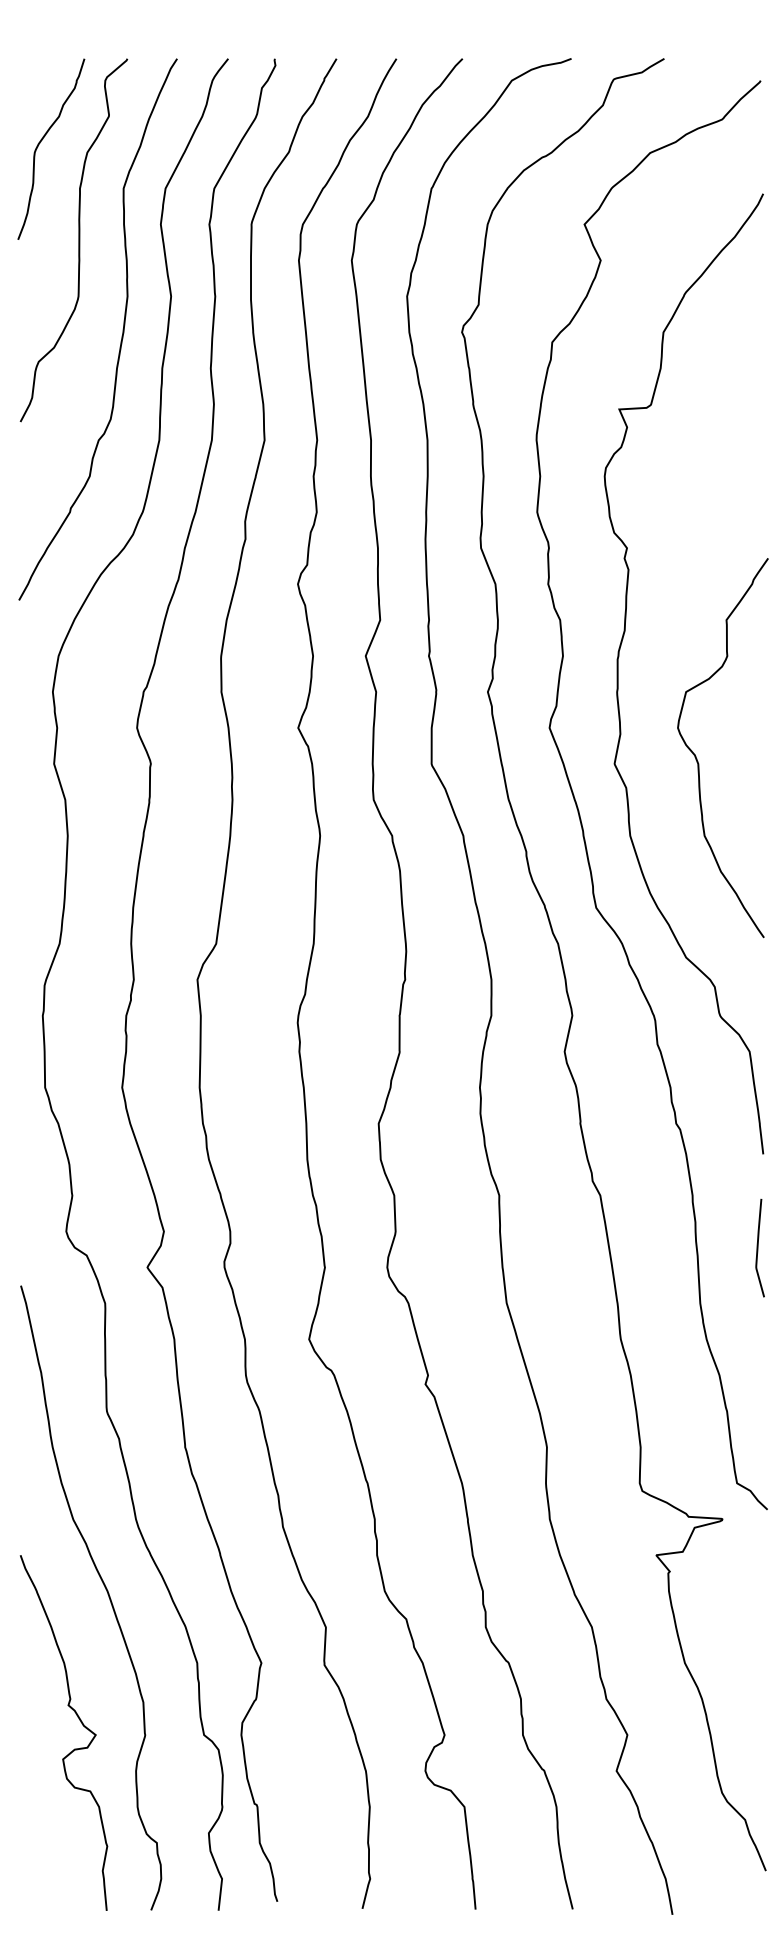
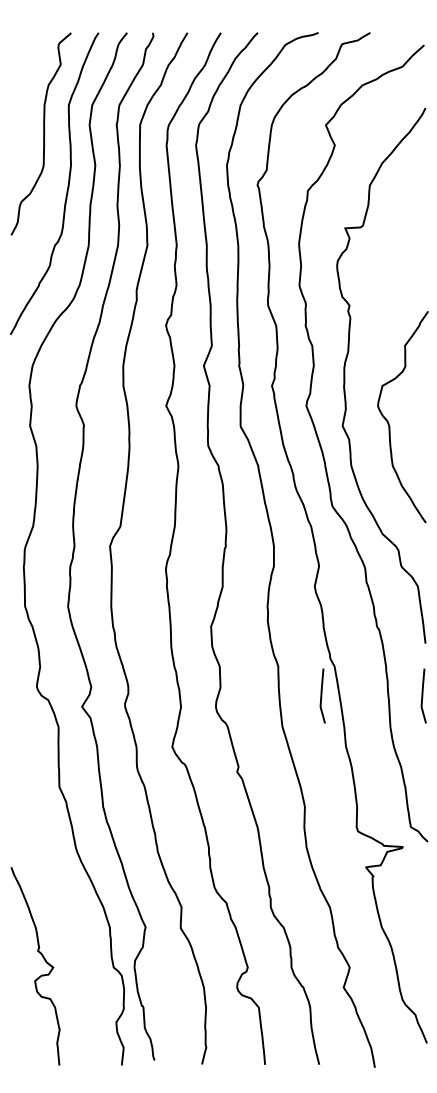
curve: (42, 142) -> (23, 79), removed
curve: (578, 1247) -> (322, 695), added
curve: (105, 1591) -> (58, 887), removed

